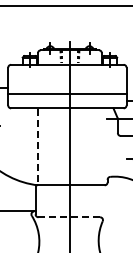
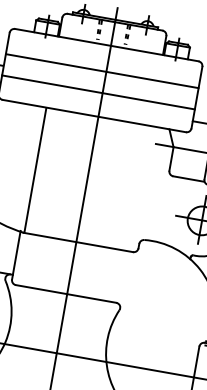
line: (67, 80) -> (102, 70), added
line: (38, 147) -> (36, 171), dashed -> solid
line: (69, 217) -> (66, 294), dashed -> solid

